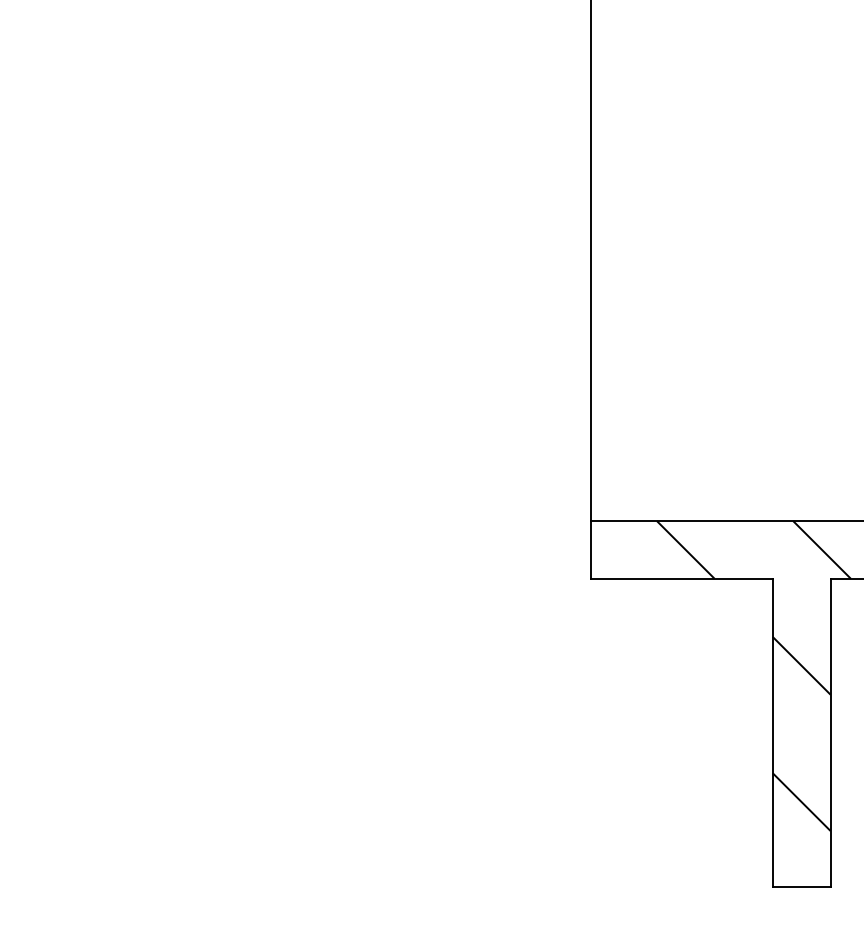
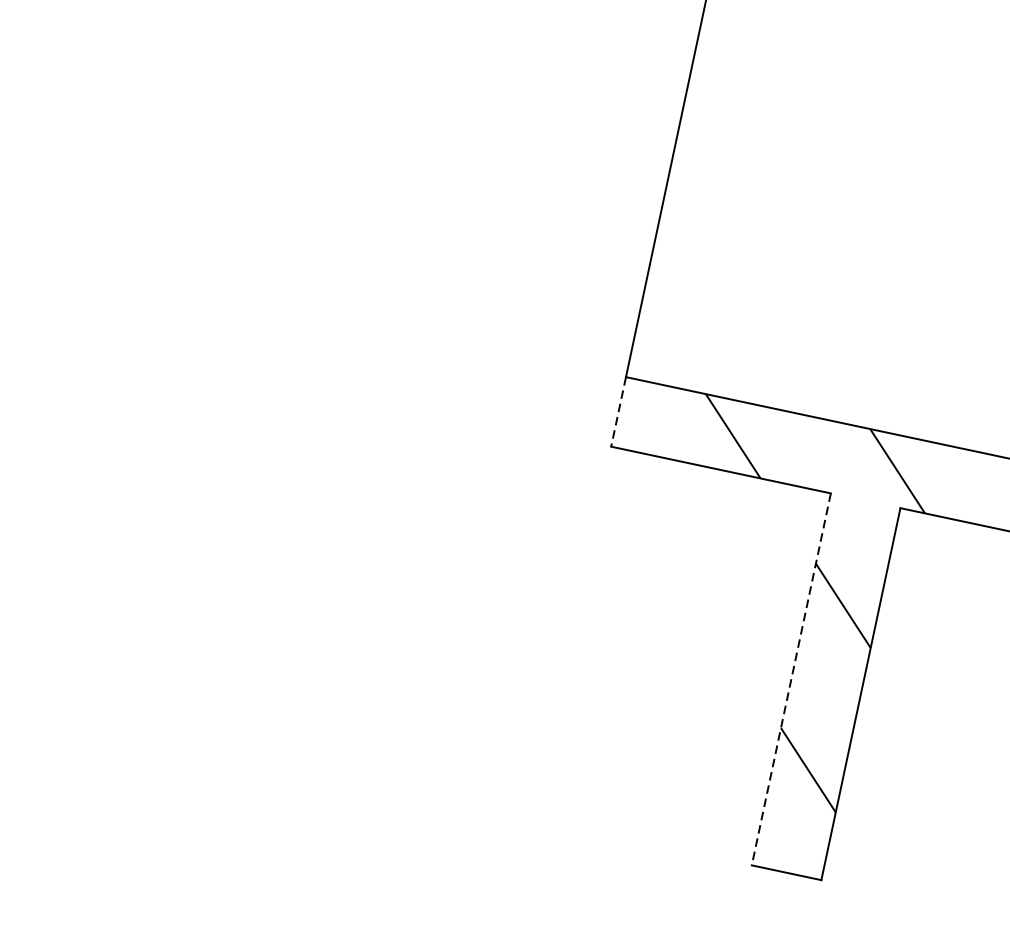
line: (590, 549) -> (618, 411), solid -> dashed
line: (772, 733) -> (790, 679), solid -> dashed

